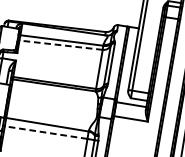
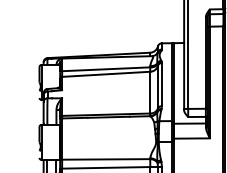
line: (60, 45) -> (105, 74), dashed -> solid
line: (45, 132) -> (105, 167), dashed -> solid

